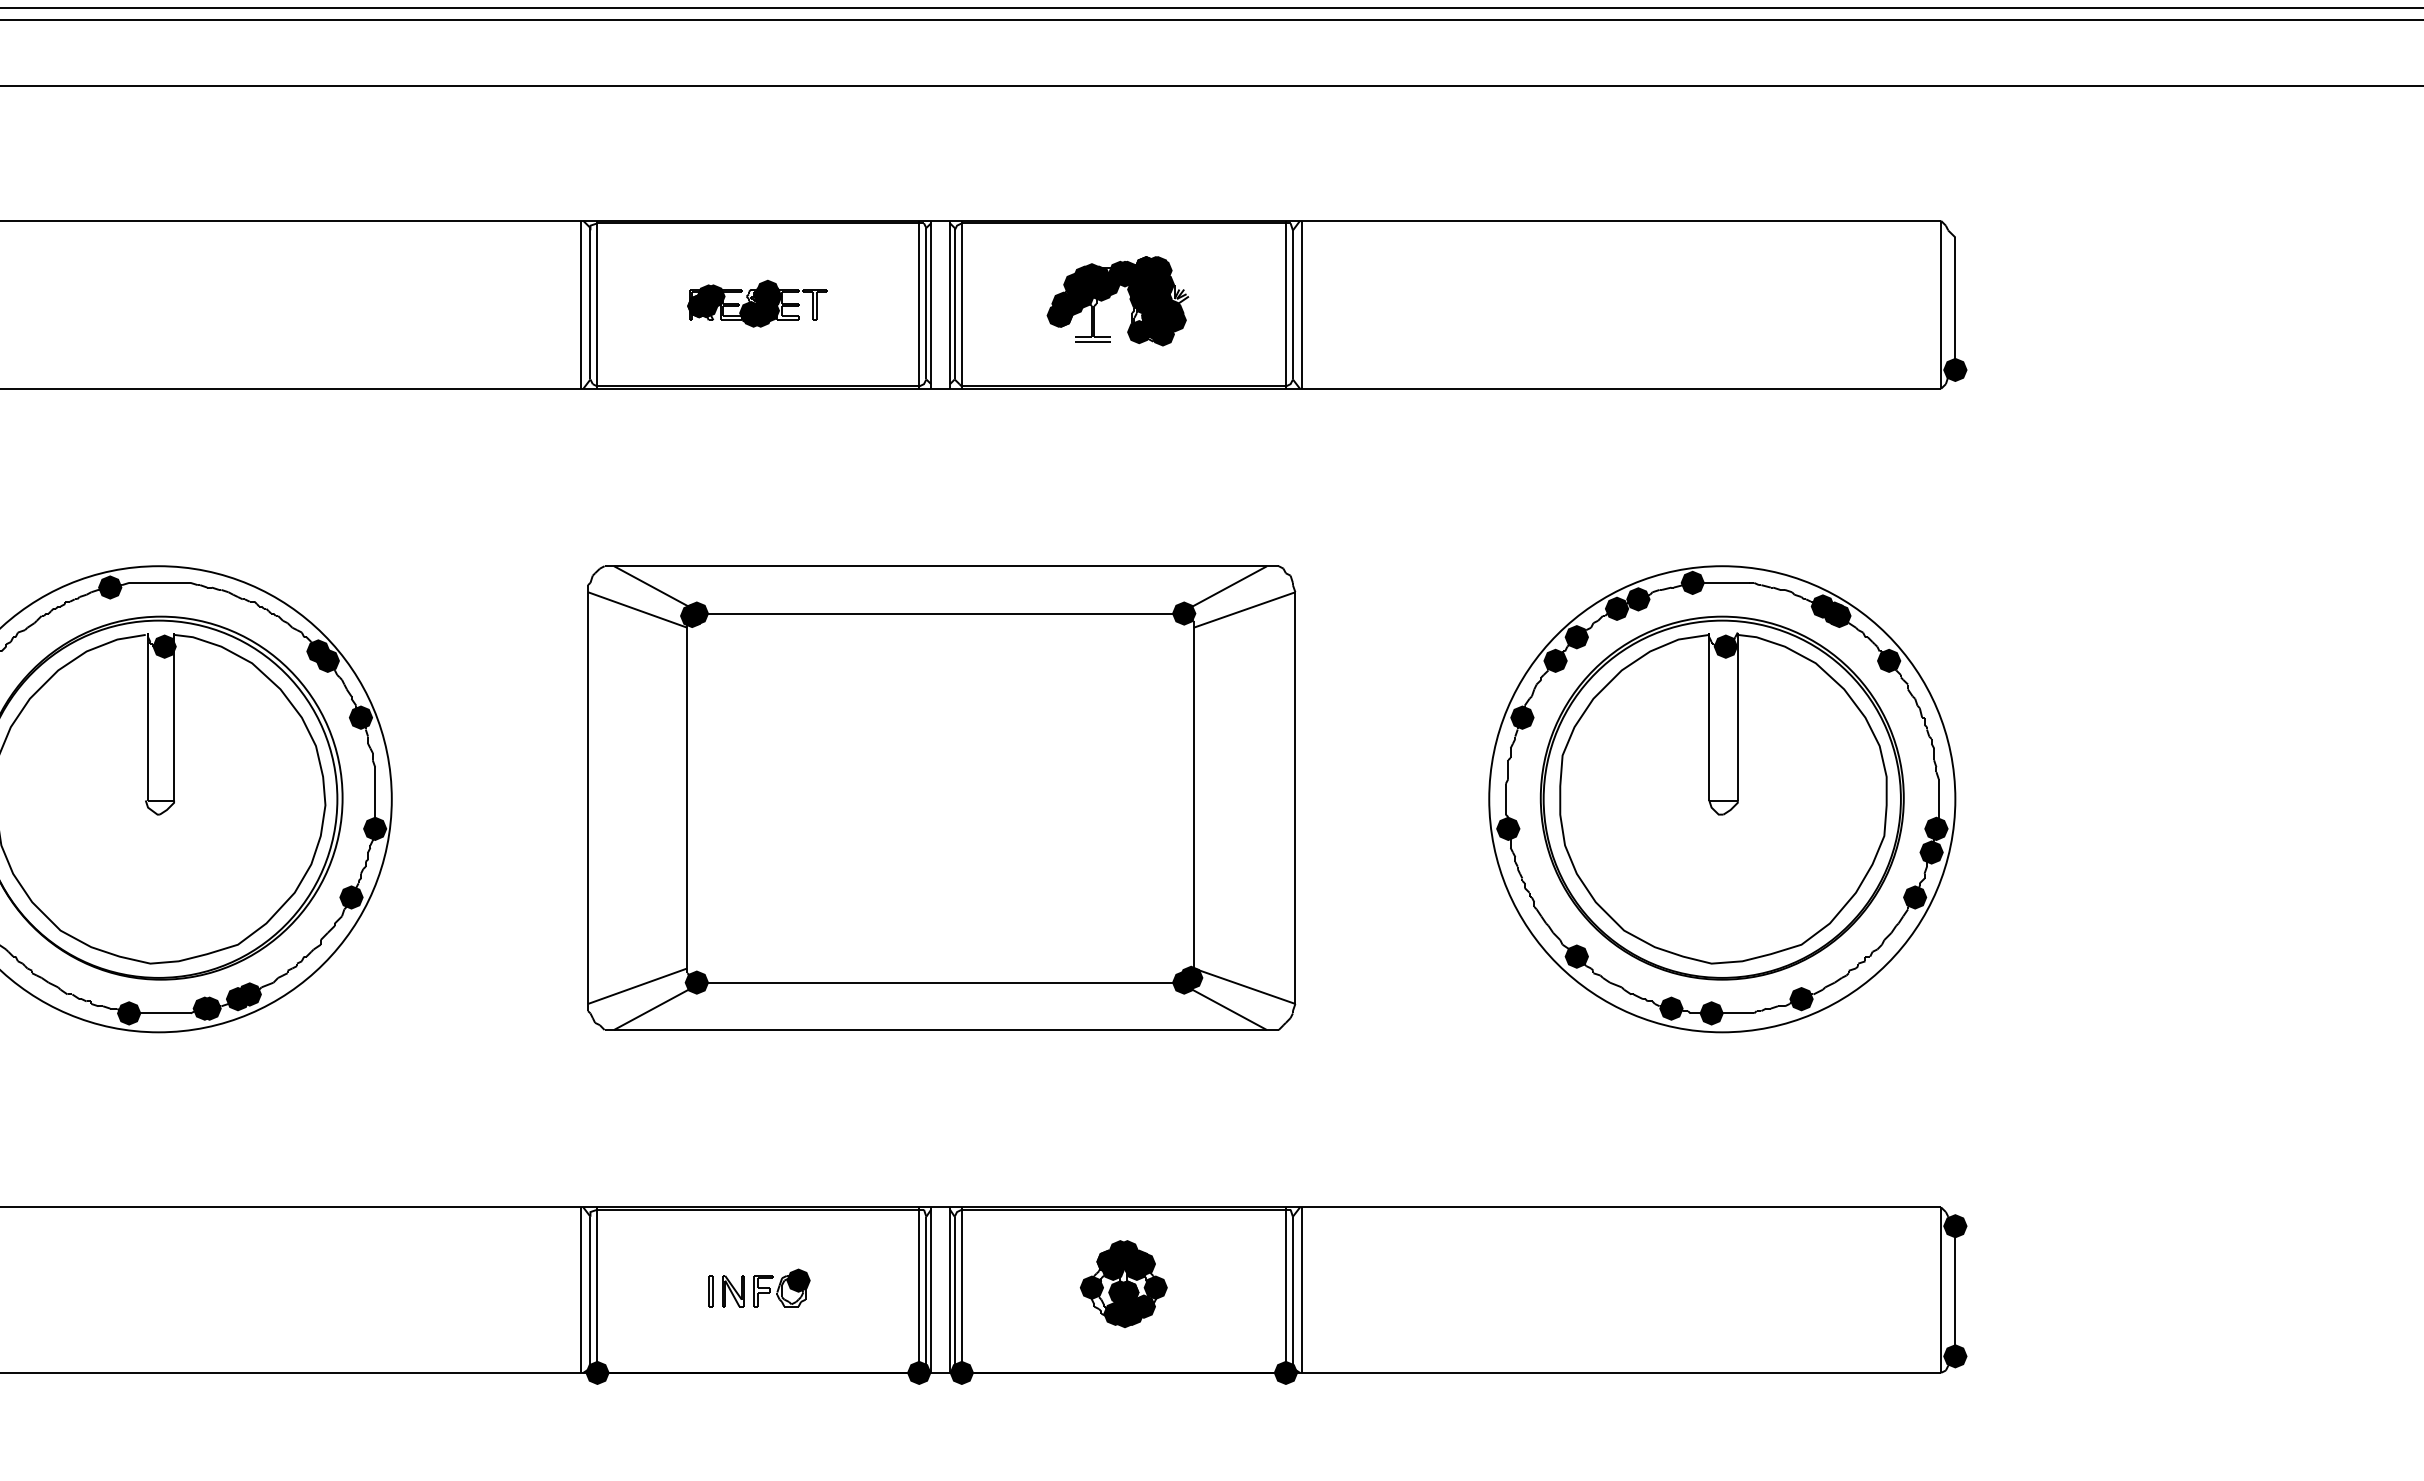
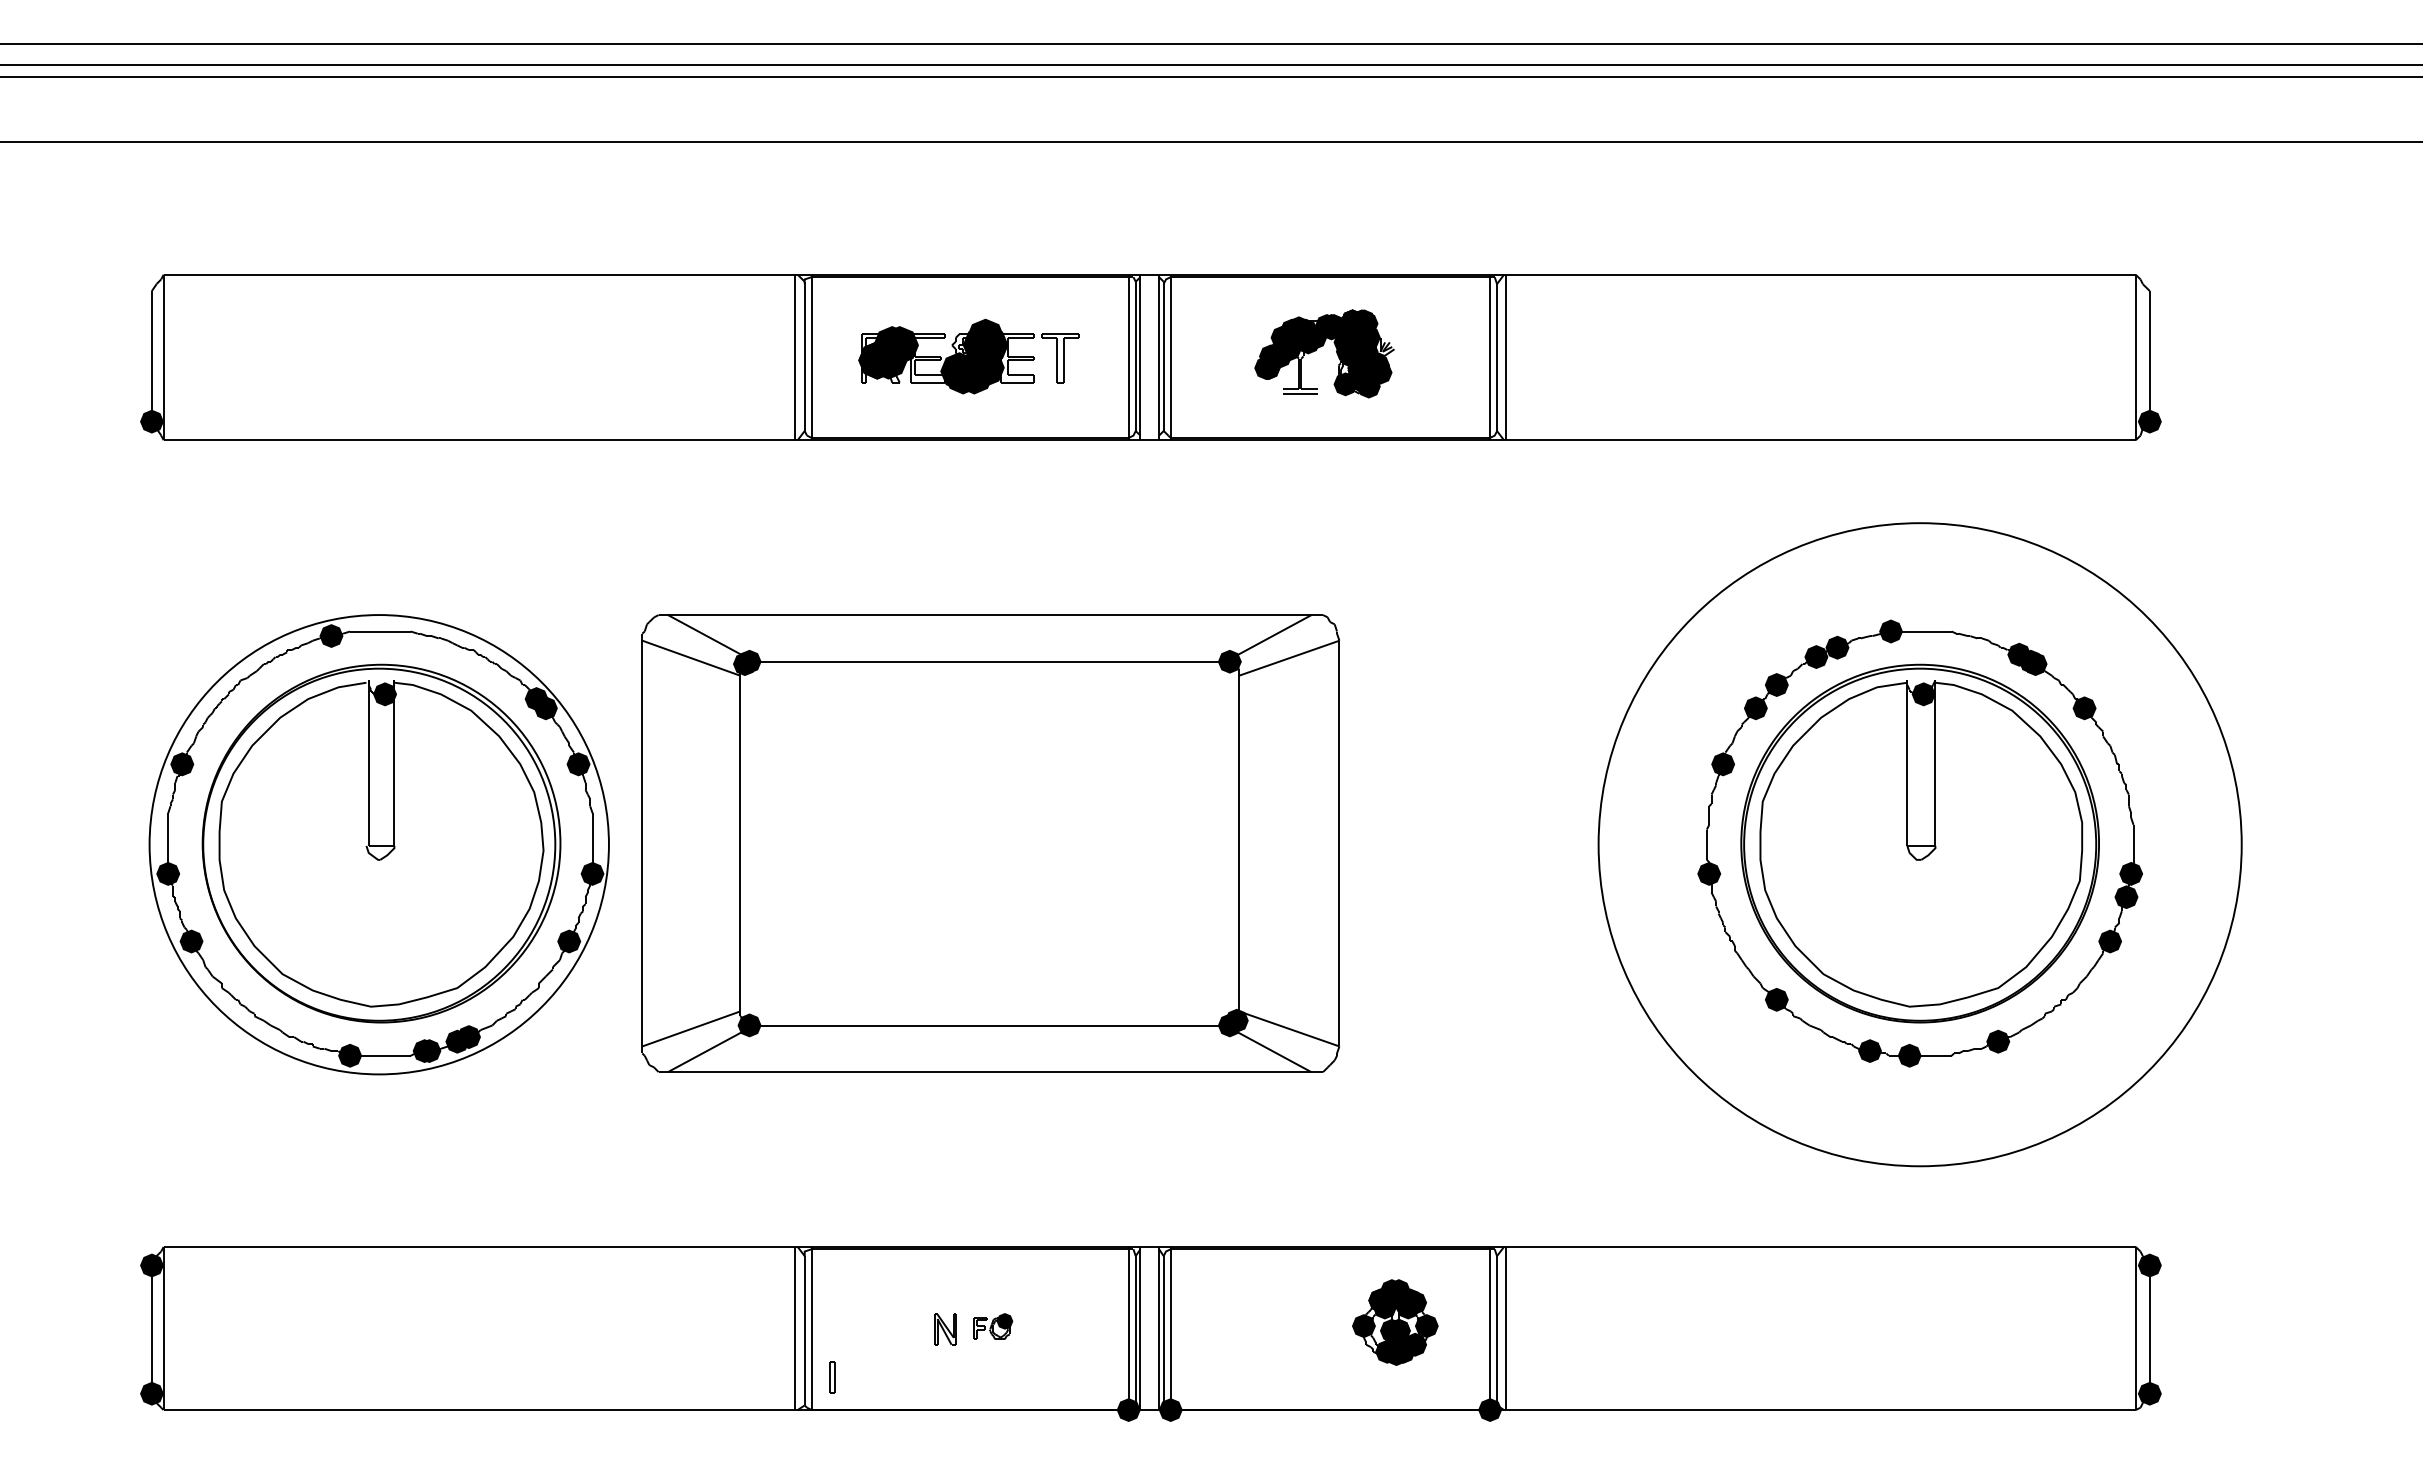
part: (757, 302) -> (969, 355), size x1.6
part: (941, 798) -> (990, 843), moved
circle: (1721, 799) -> (1919, 844), size x1.4
part: (1123, 1284) -> (1395, 1322), moved
part: (782, 1288) -> (993, 1326), size x0.7
part: (710, 1291) -> (832, 1377), moved
fill: (597, 1373) -> (811, 1410), removed

